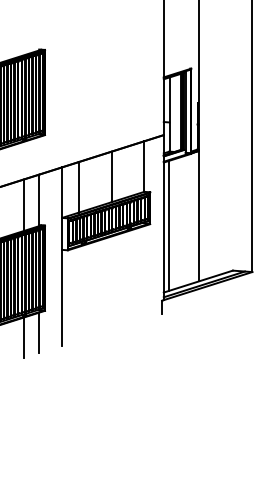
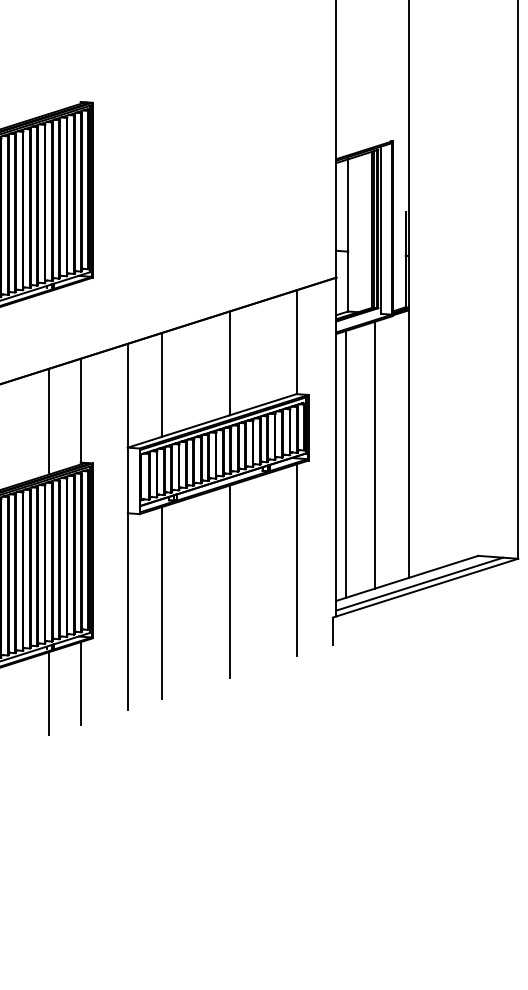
line: (182, 221) -> (374, 454), added
line: (144, 272) -> (296, 559), added
line: (111, 282) -> (229, 580), added
line: (78, 293) -> (161, 602), added

